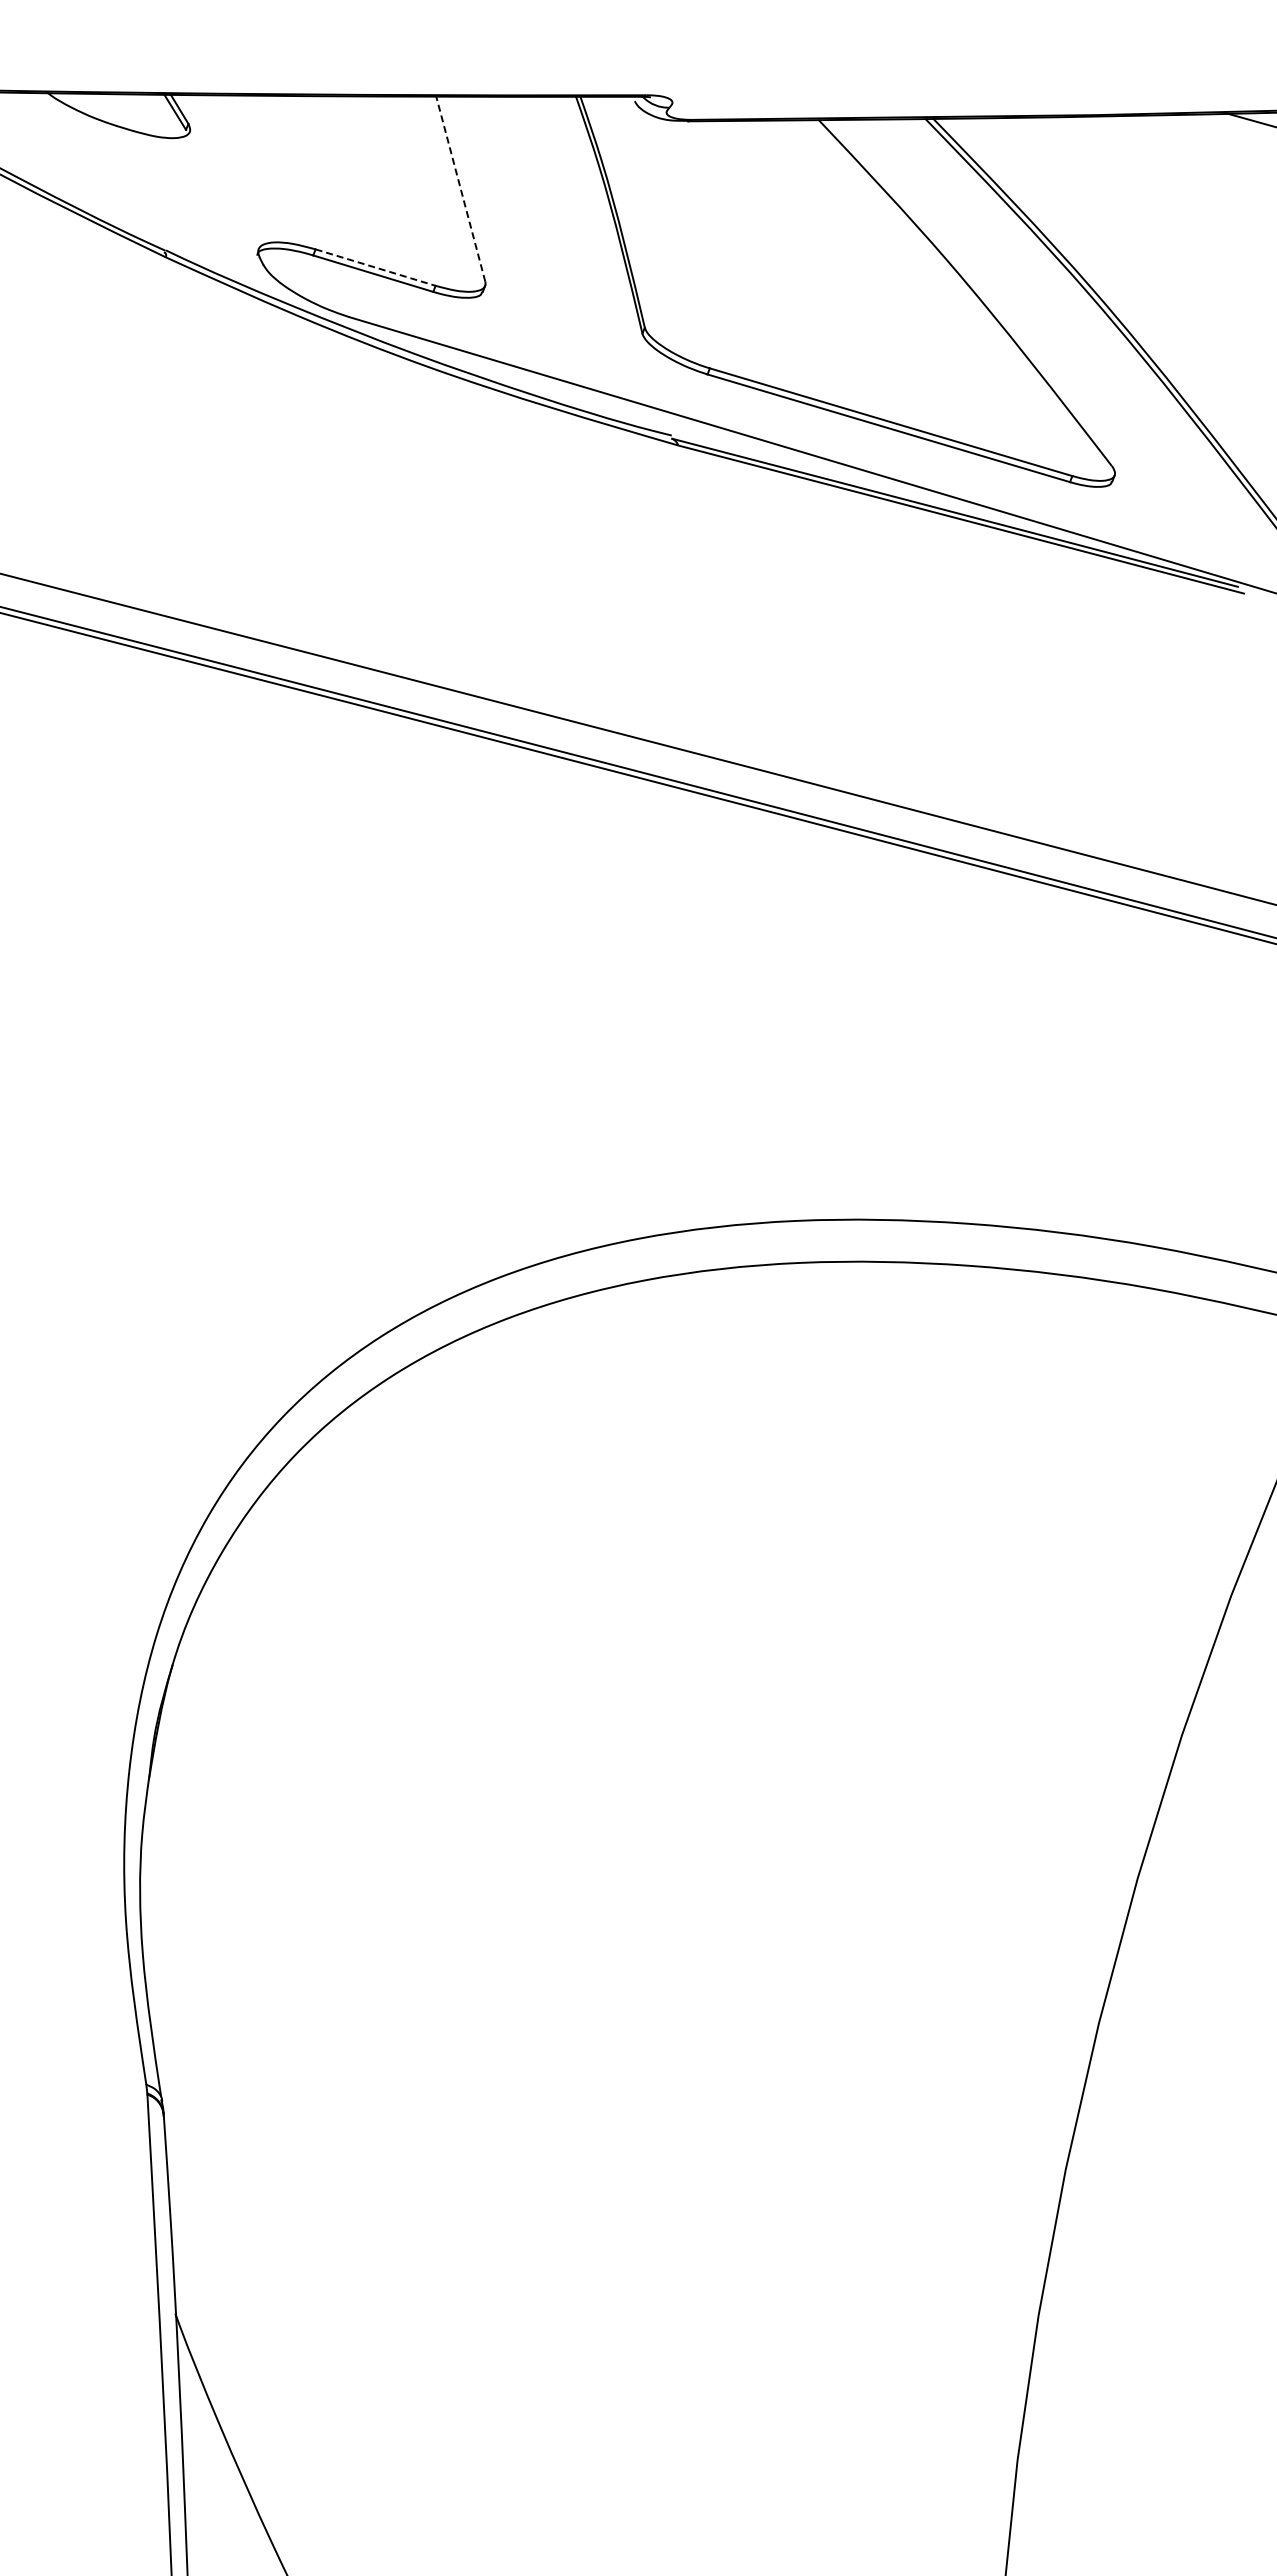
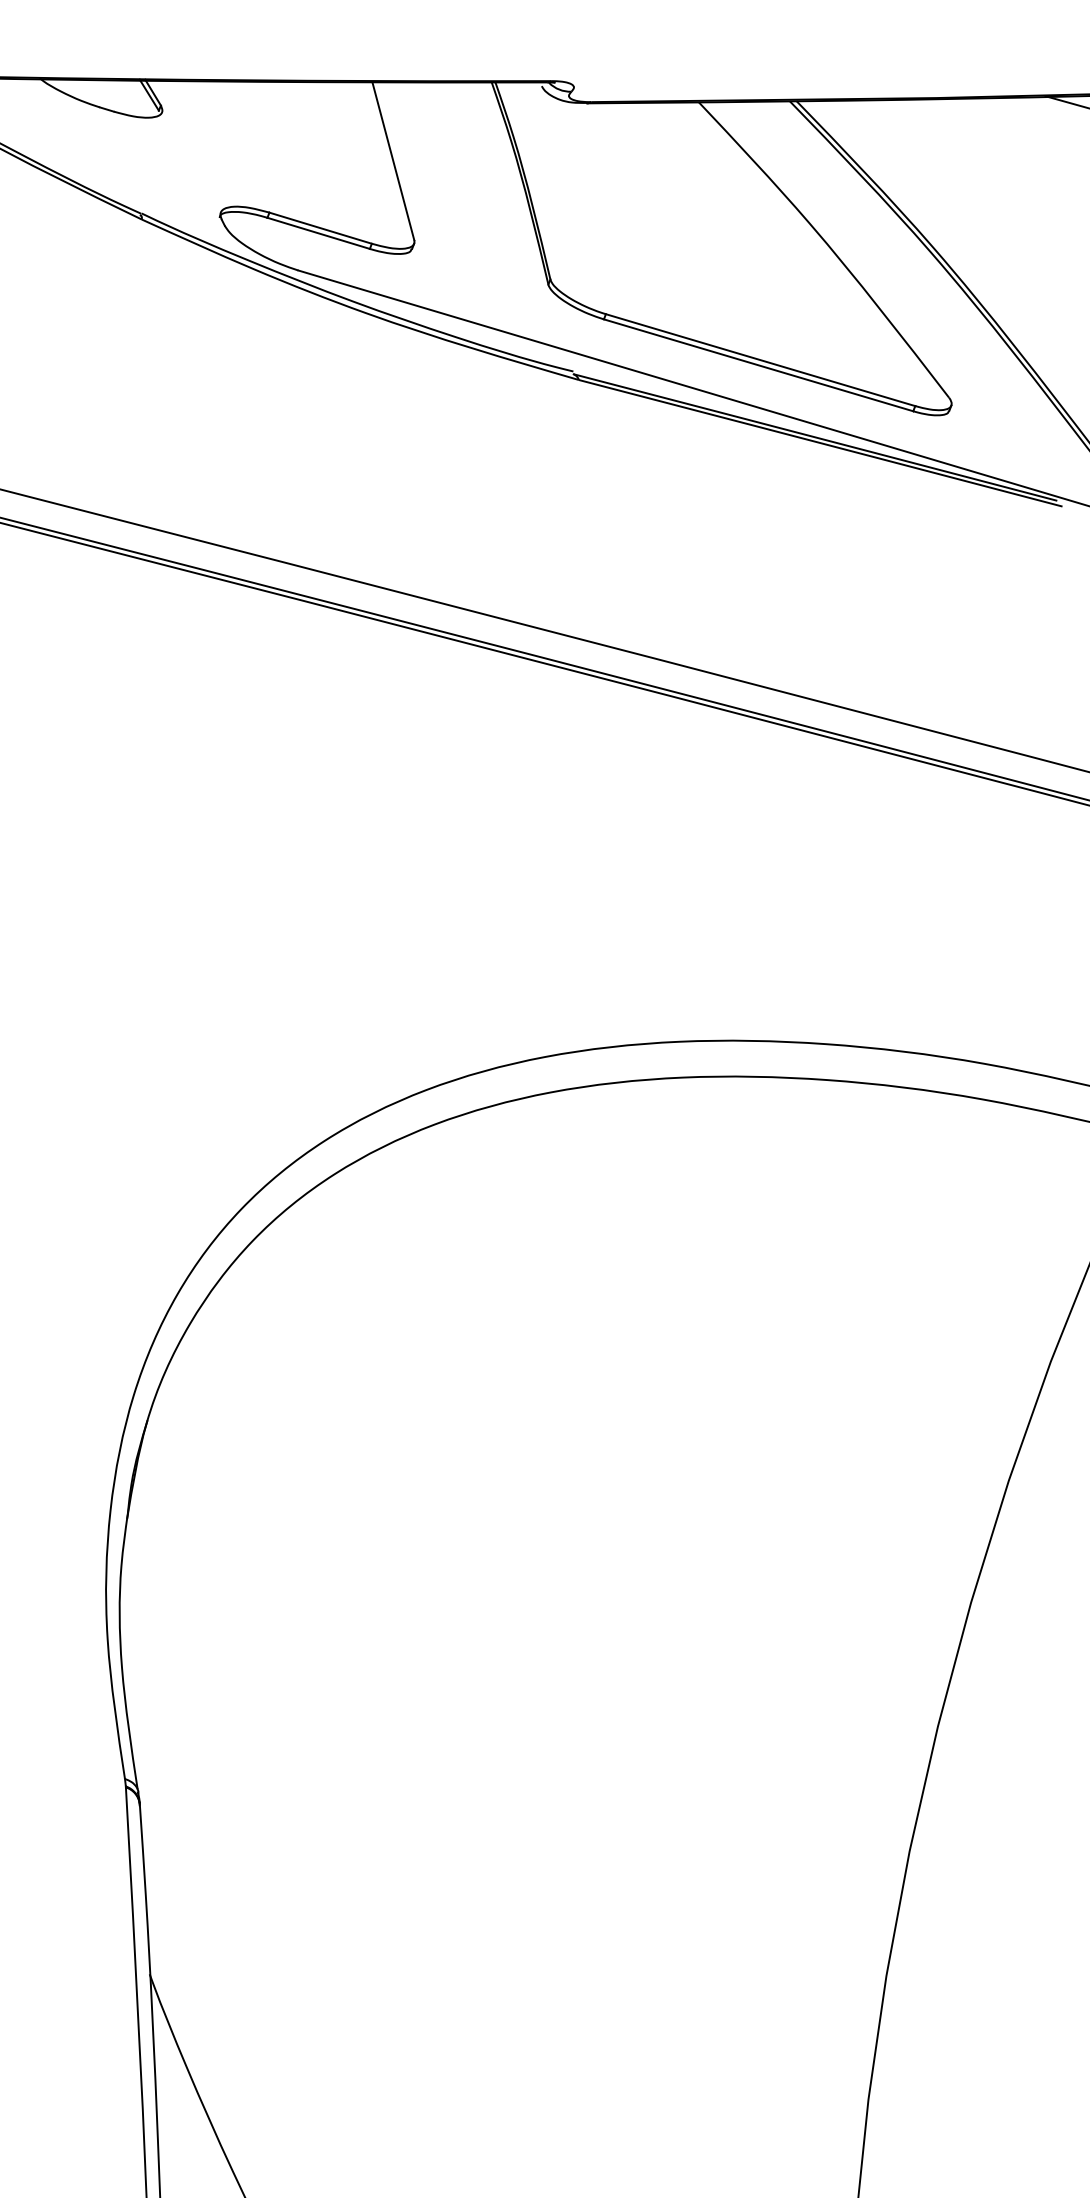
line: (460, 189) -> (393, 161), dashed -> solid
line: (375, 267) -> (320, 228), dashed -> solid

